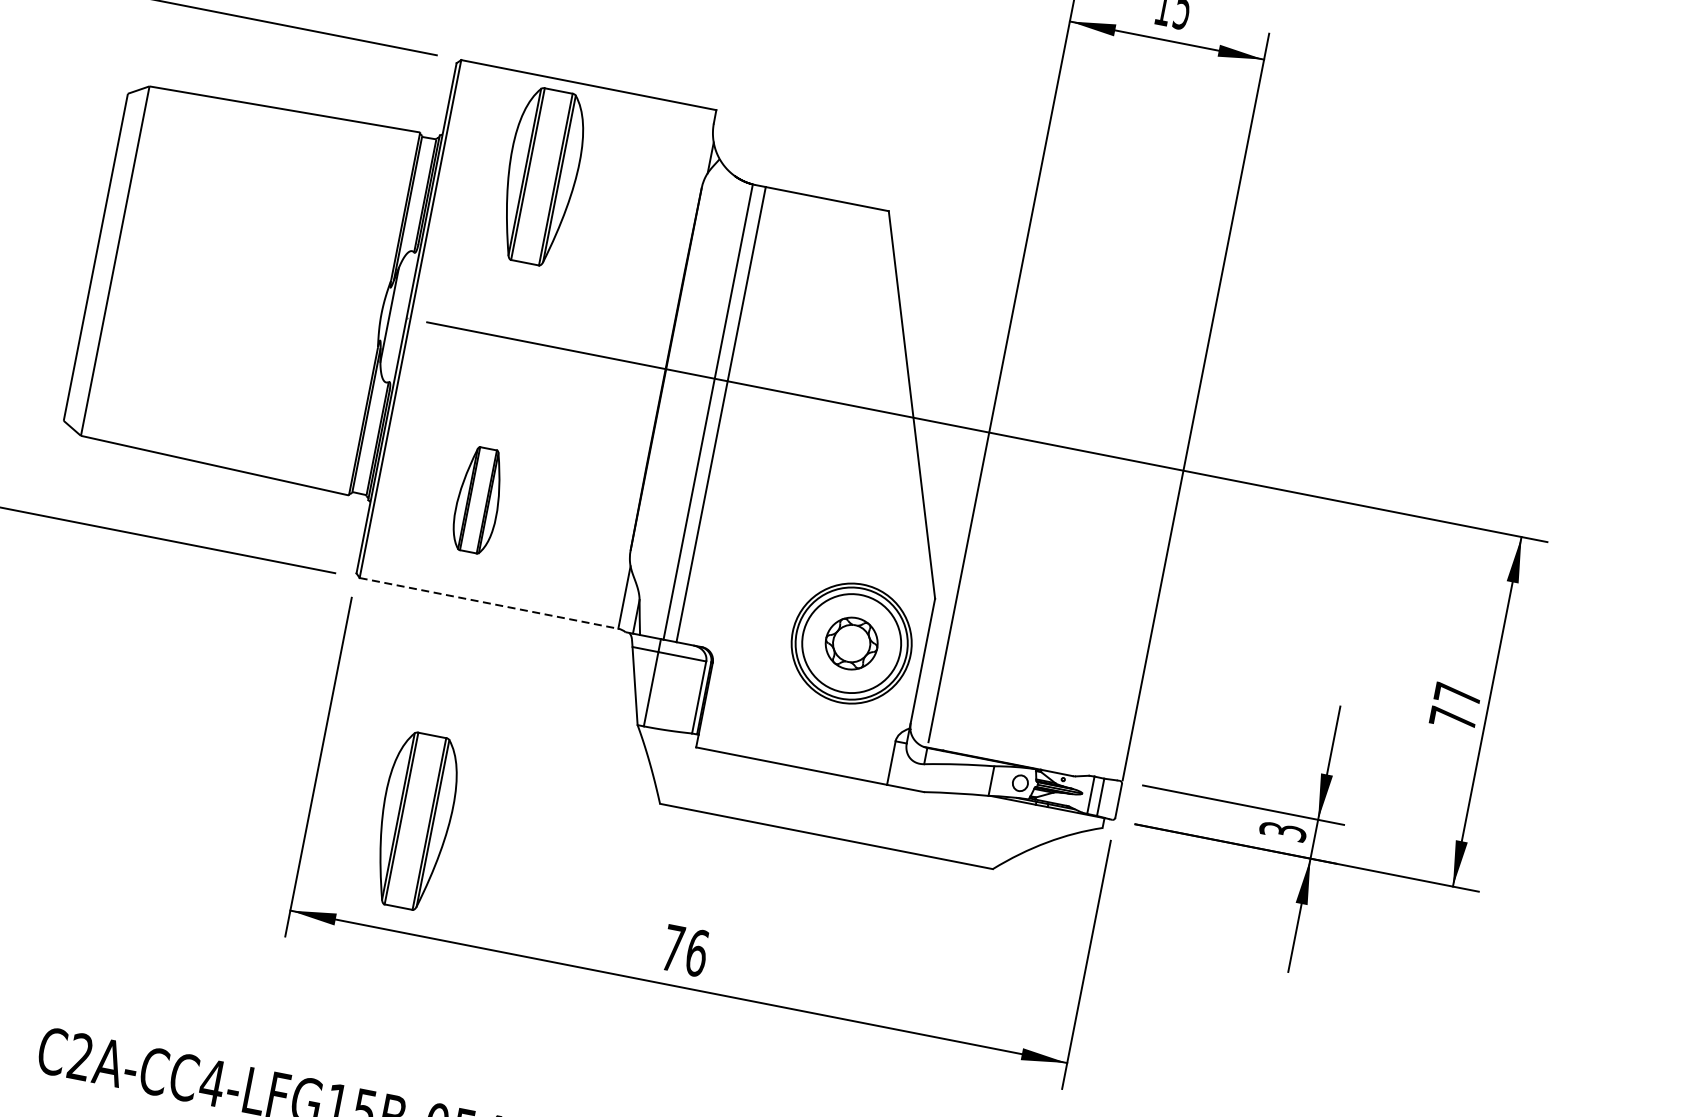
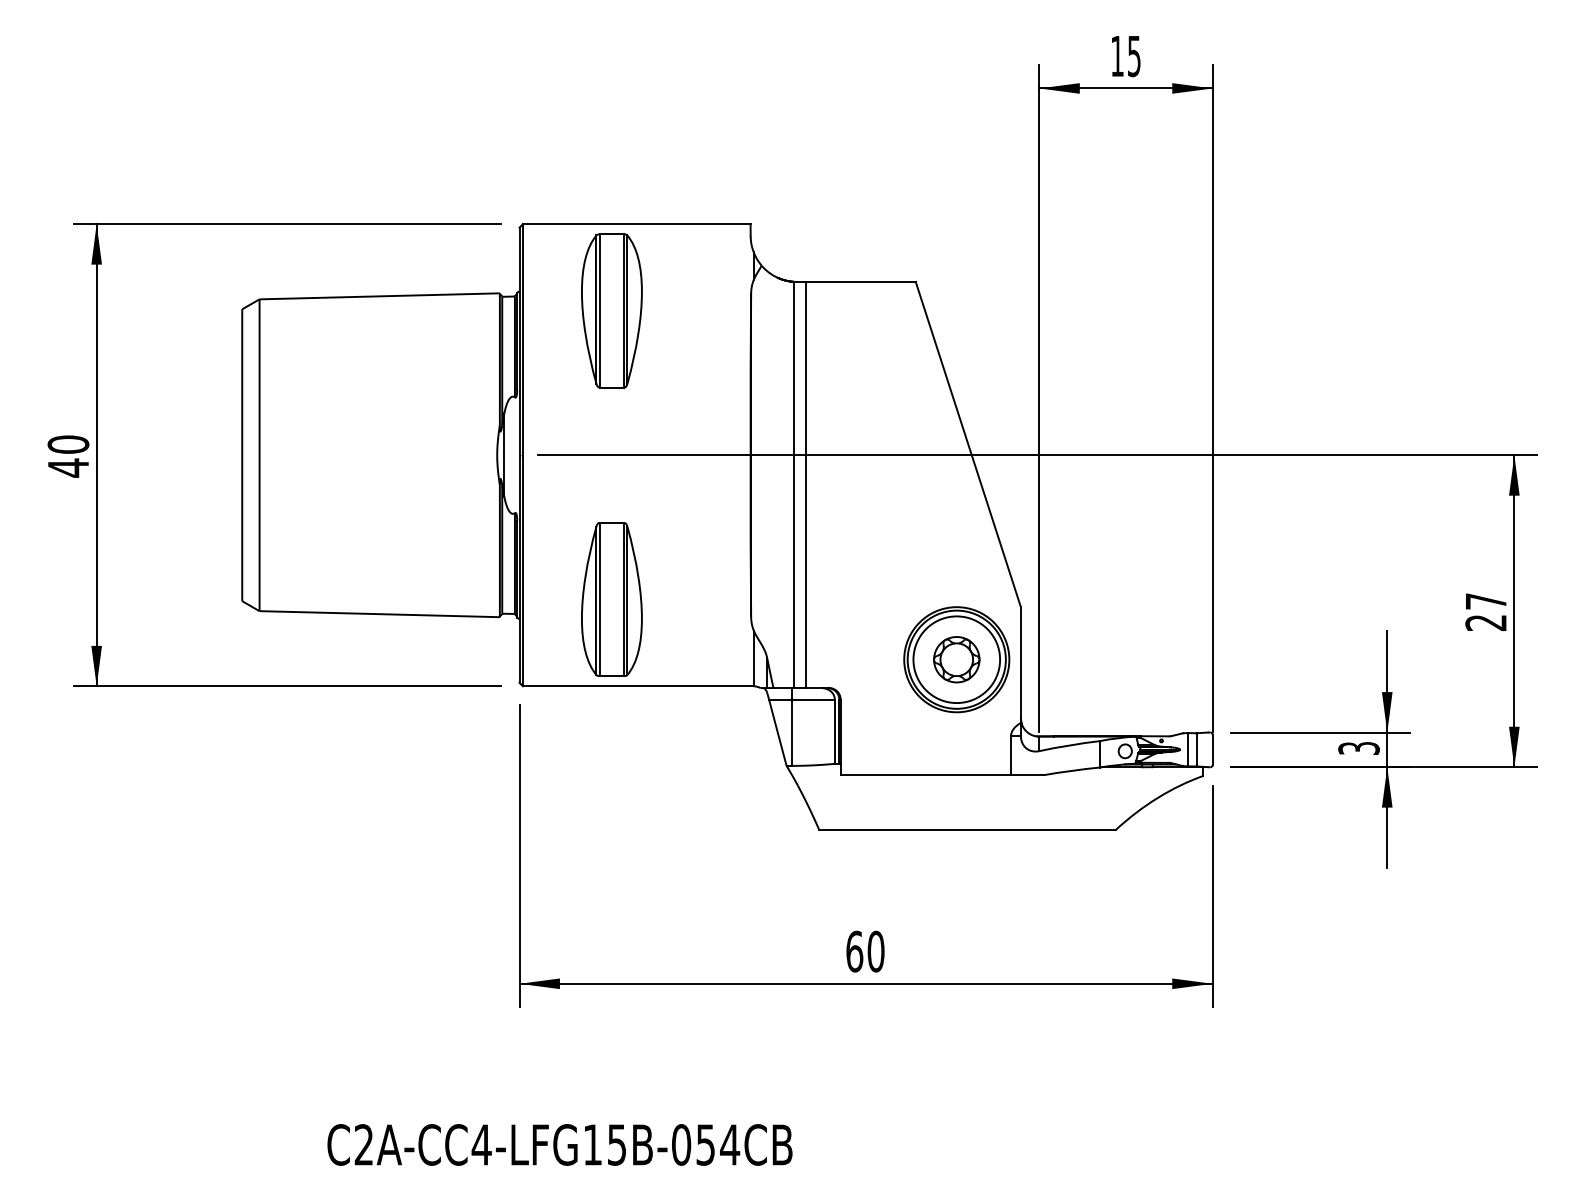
part: (477, 500) -> (611, 599), size x1.67
line: (489, 603) -> (638, 686), dashed -> solid
text: (1452, 718) -> (1485, 622), 77 -> 27
part: (415, 820) -> (611, 885), removed
text: (685, 950) -> (865, 951), 76 -> 60

